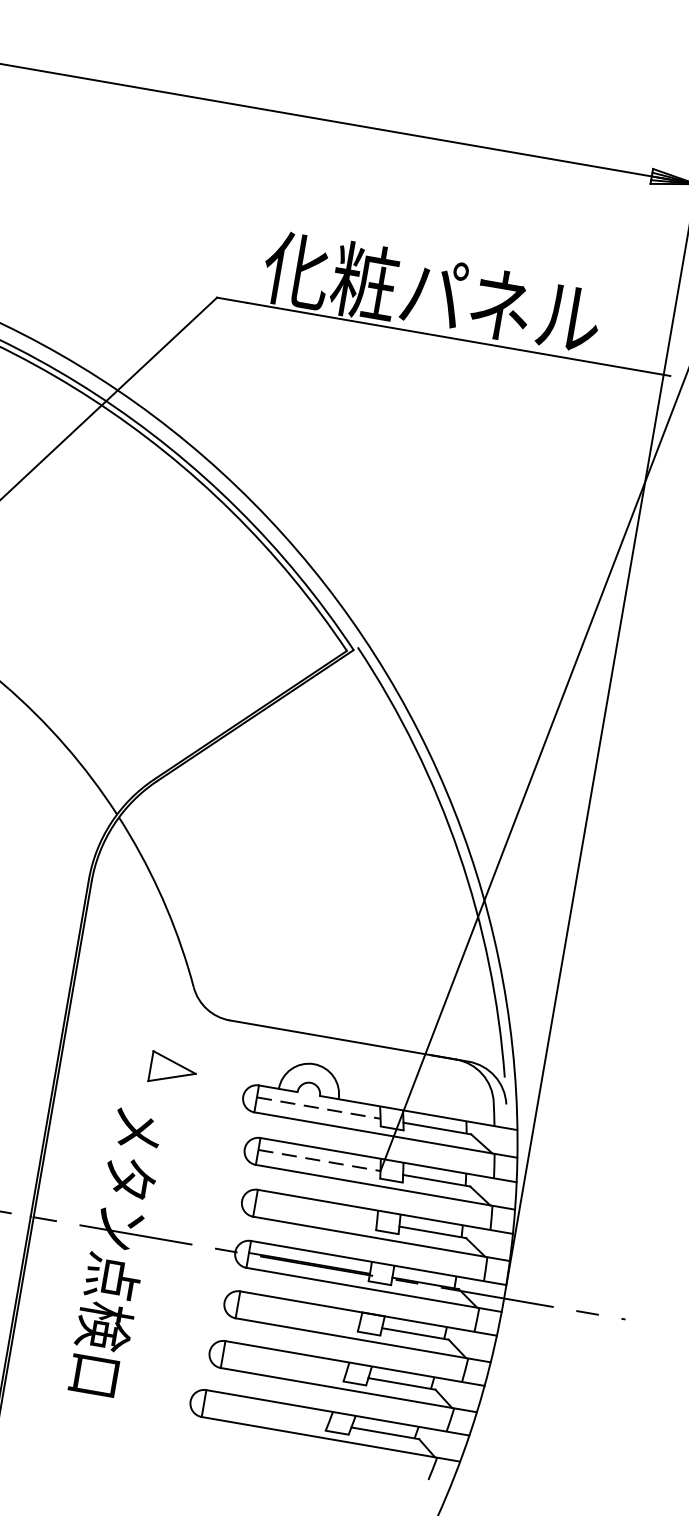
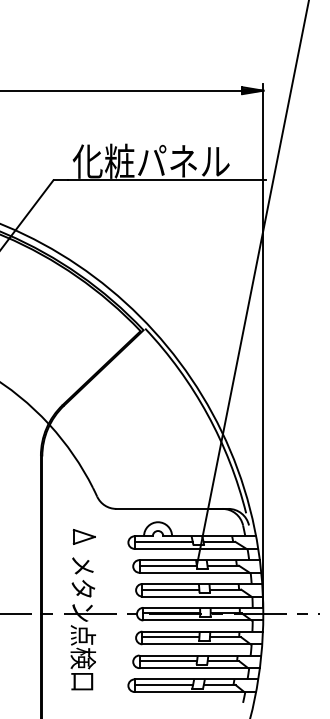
part: (171, 1068) -> (83, 536), moved
line: (320, 1107) -> (164, 541), dashed -> solid
line: (320, 1160) -> (168, 565), dashed -> solid
line: (315, 1211) -> (170, 589), added
line: (297, 1314) -> (170, 637), added
line: (284, 1364) -> (168, 661), added
line: (265, 1413) -> (163, 685), added

